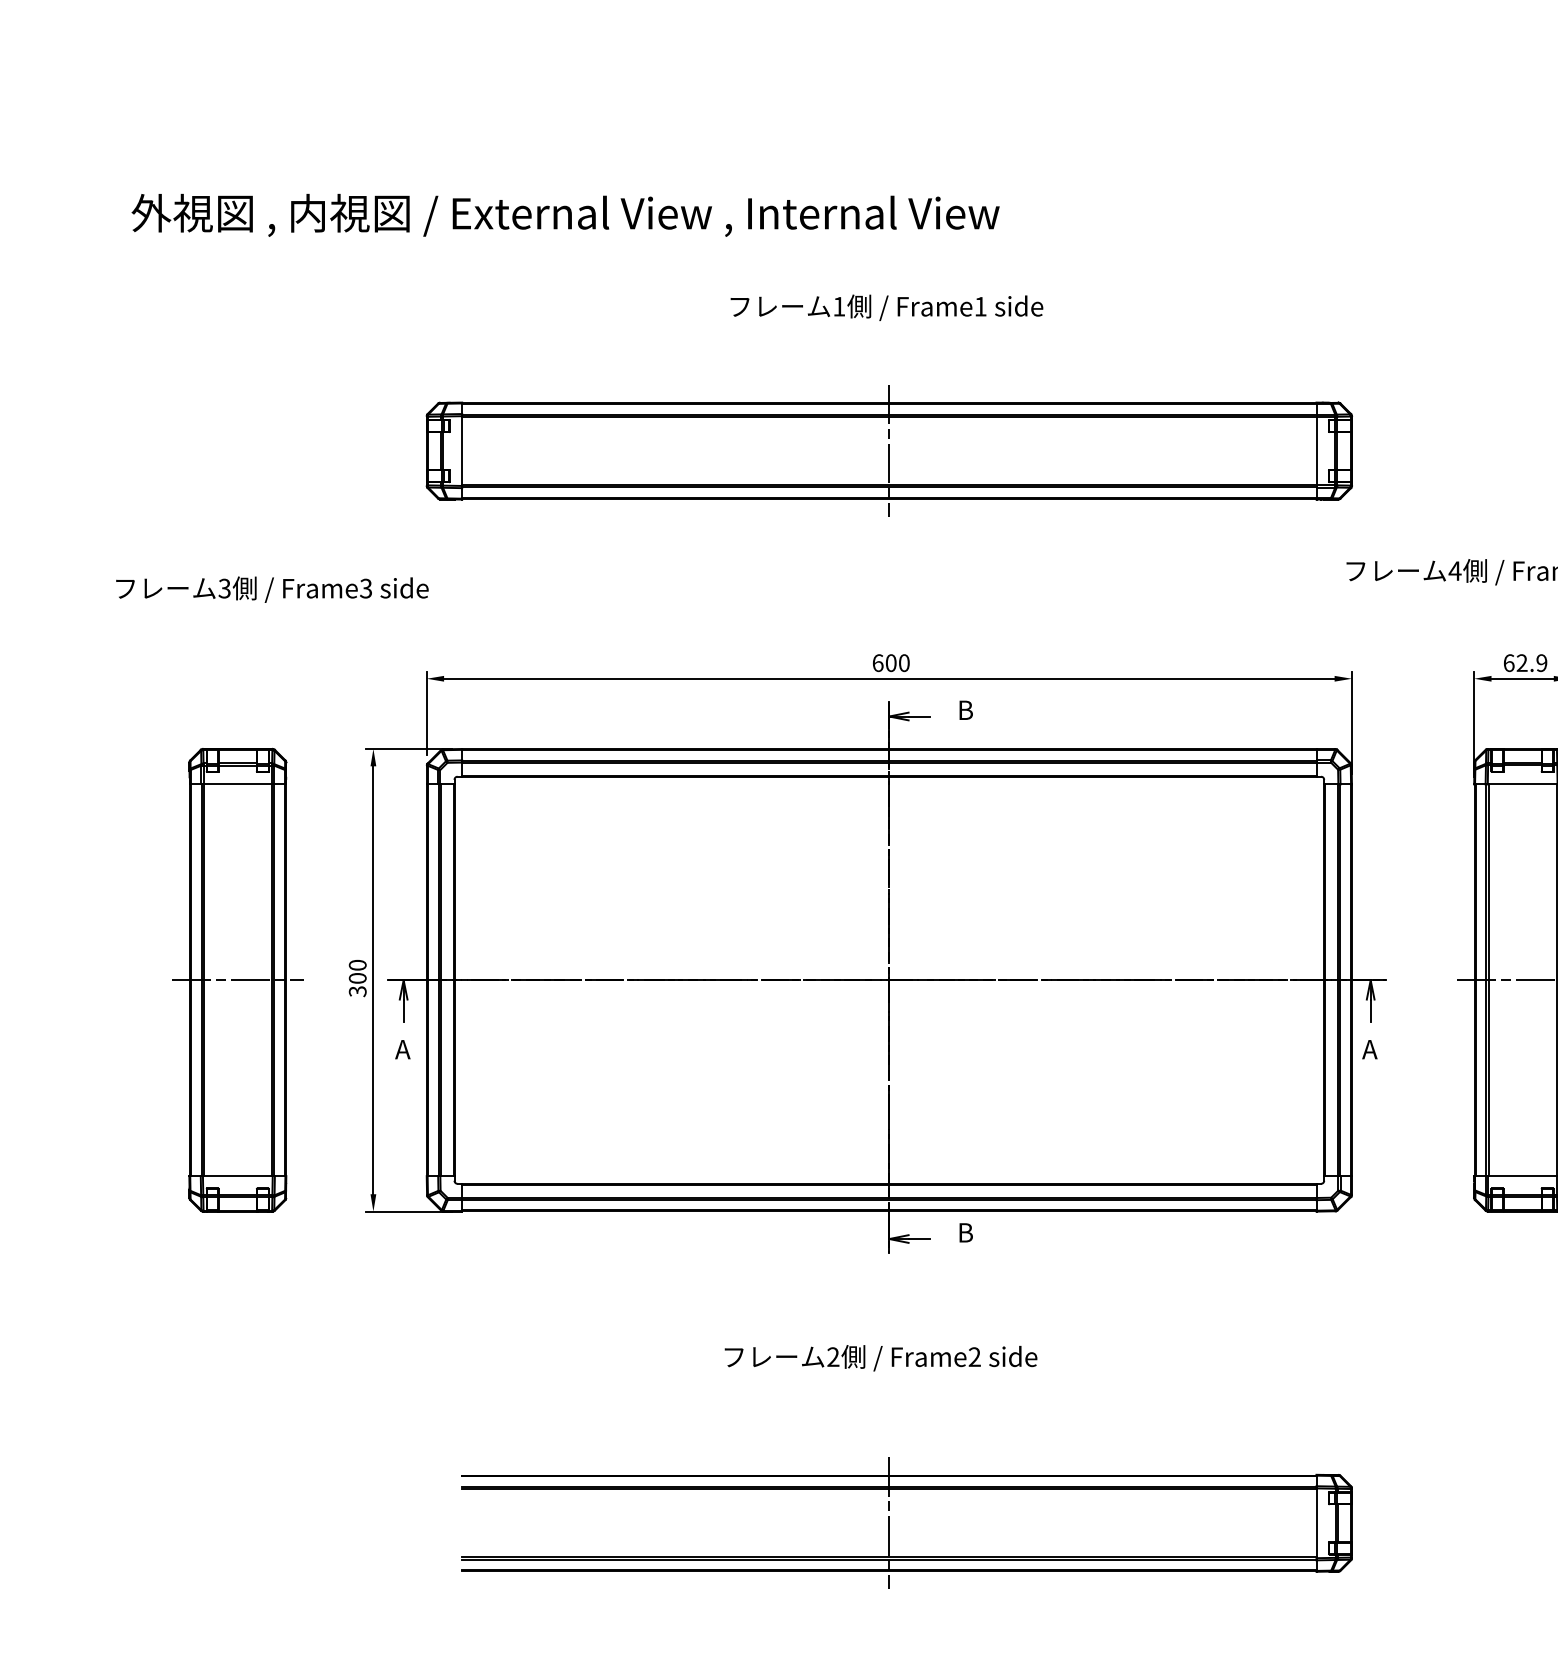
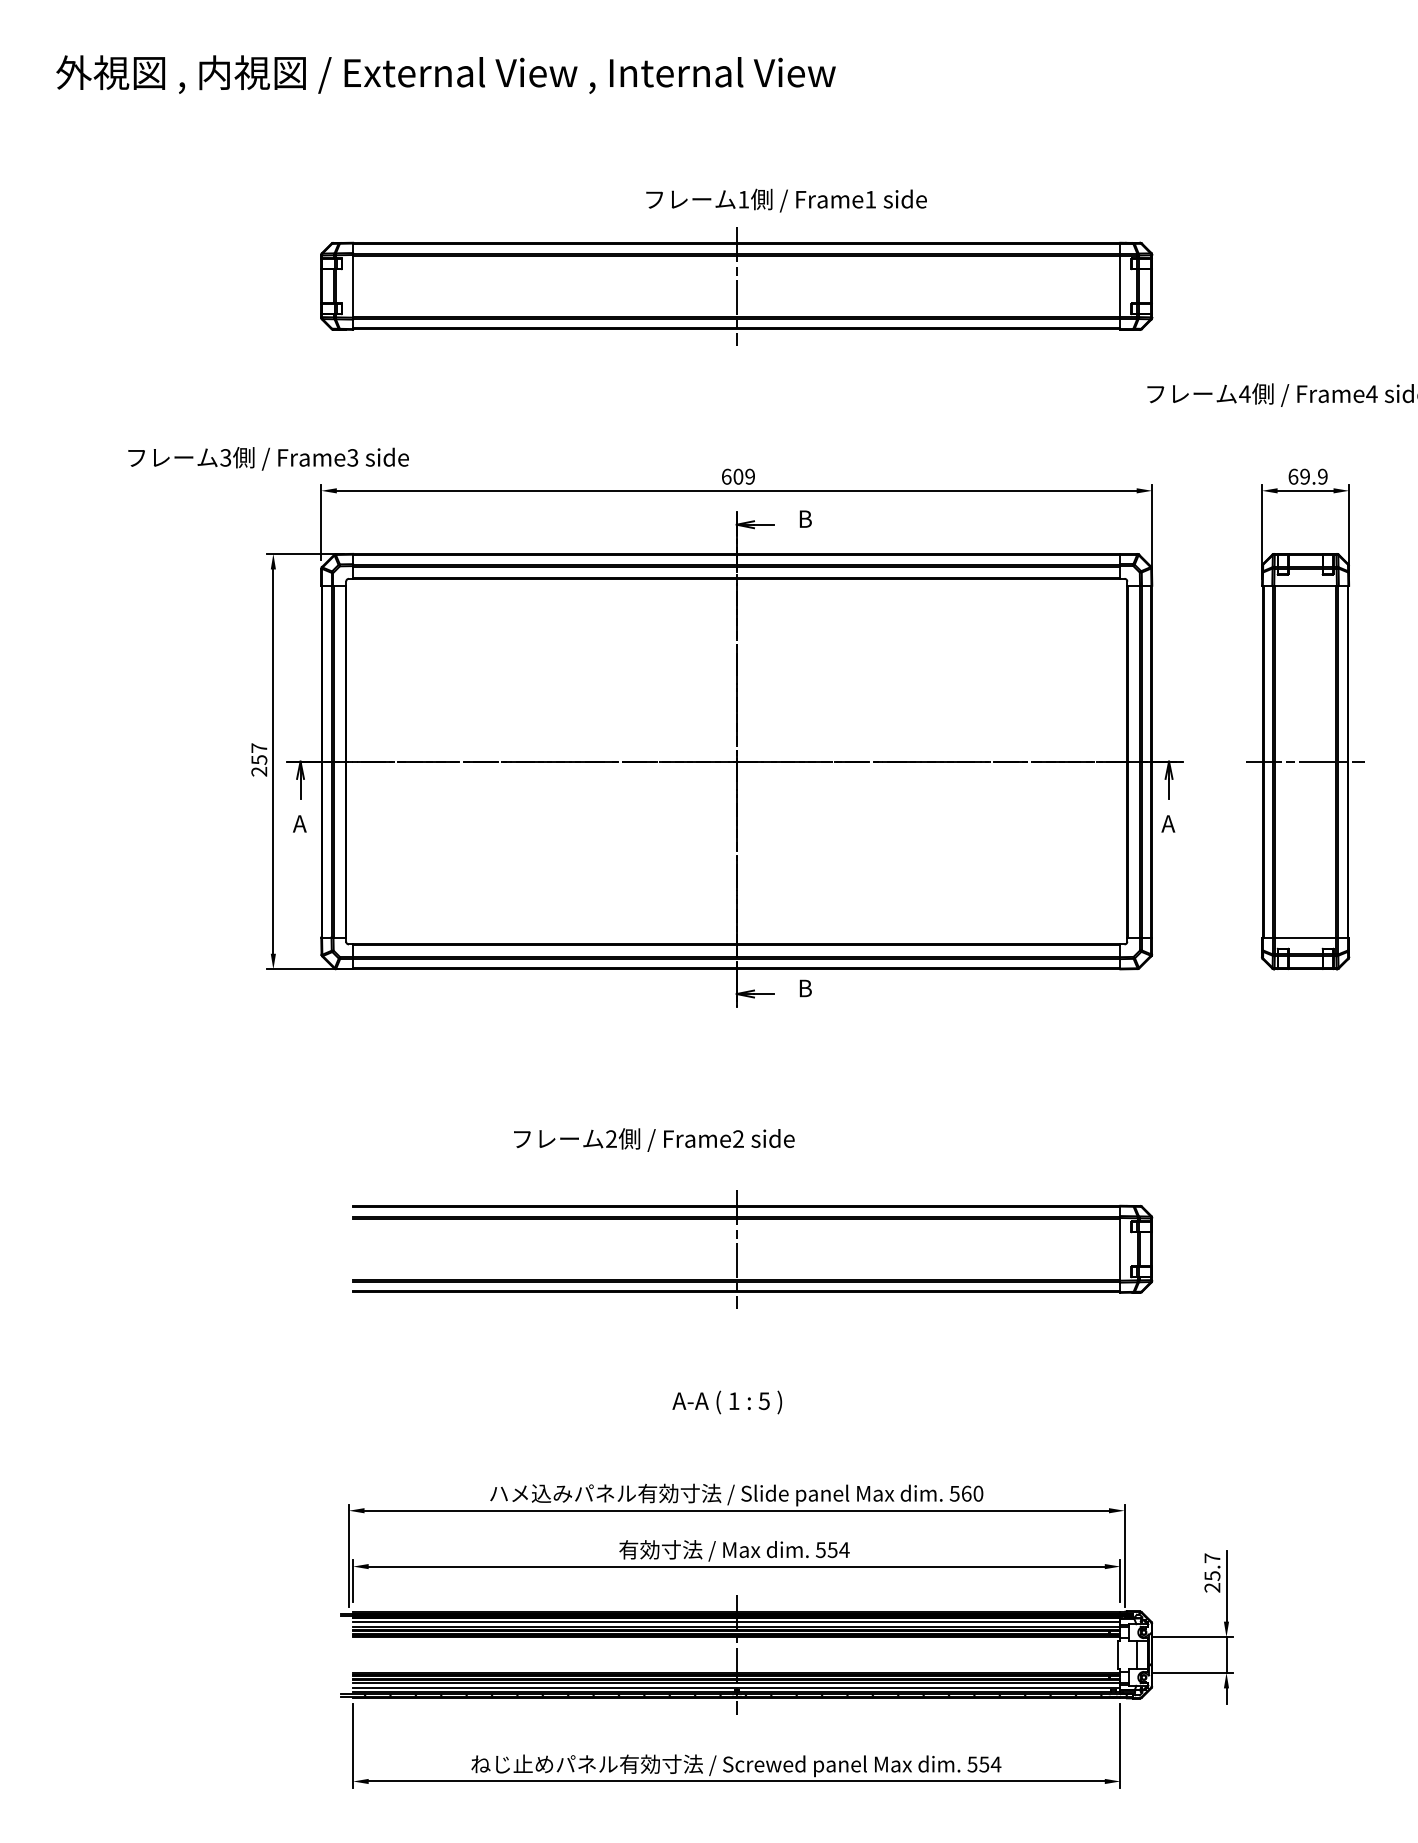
text: (886, 307) -> (786, 200), moved
text: (272, 589) -> (268, 458), moved
text: (904, 662) -> (750, 476), 600 -> 609
text: (1521, 662) -> (1304, 476), 62.9 -> 69.9
text: (357, 977) -> (259, 759), 300 -> 257
part: (237, 980) -> (151, 761), removed
text: (881, 1357) -> (654, 1139), moved

